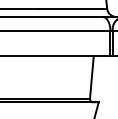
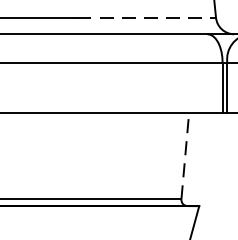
line: (73, 8) -> (148, 17), solid -> dashed
line: (91, 77) -> (184, 156), solid -> dashed

